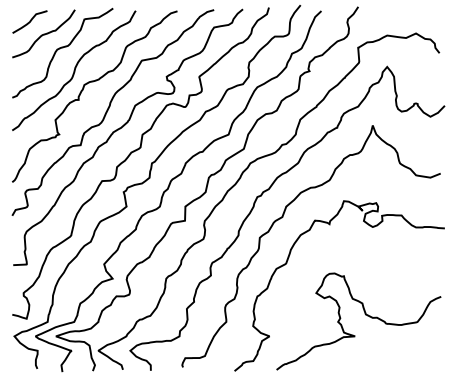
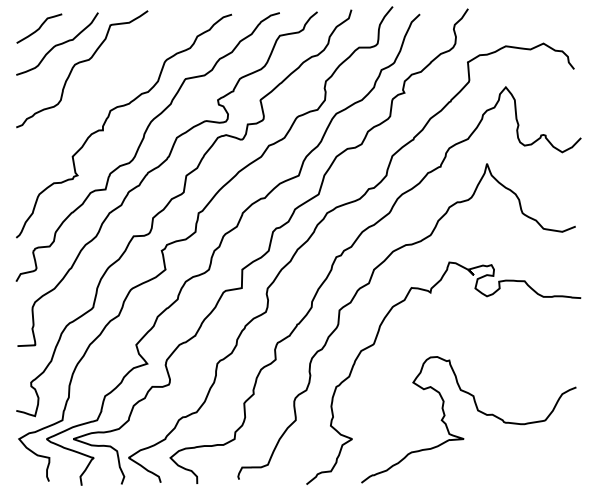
curve: (74, 70) -> (97, 91), removed

